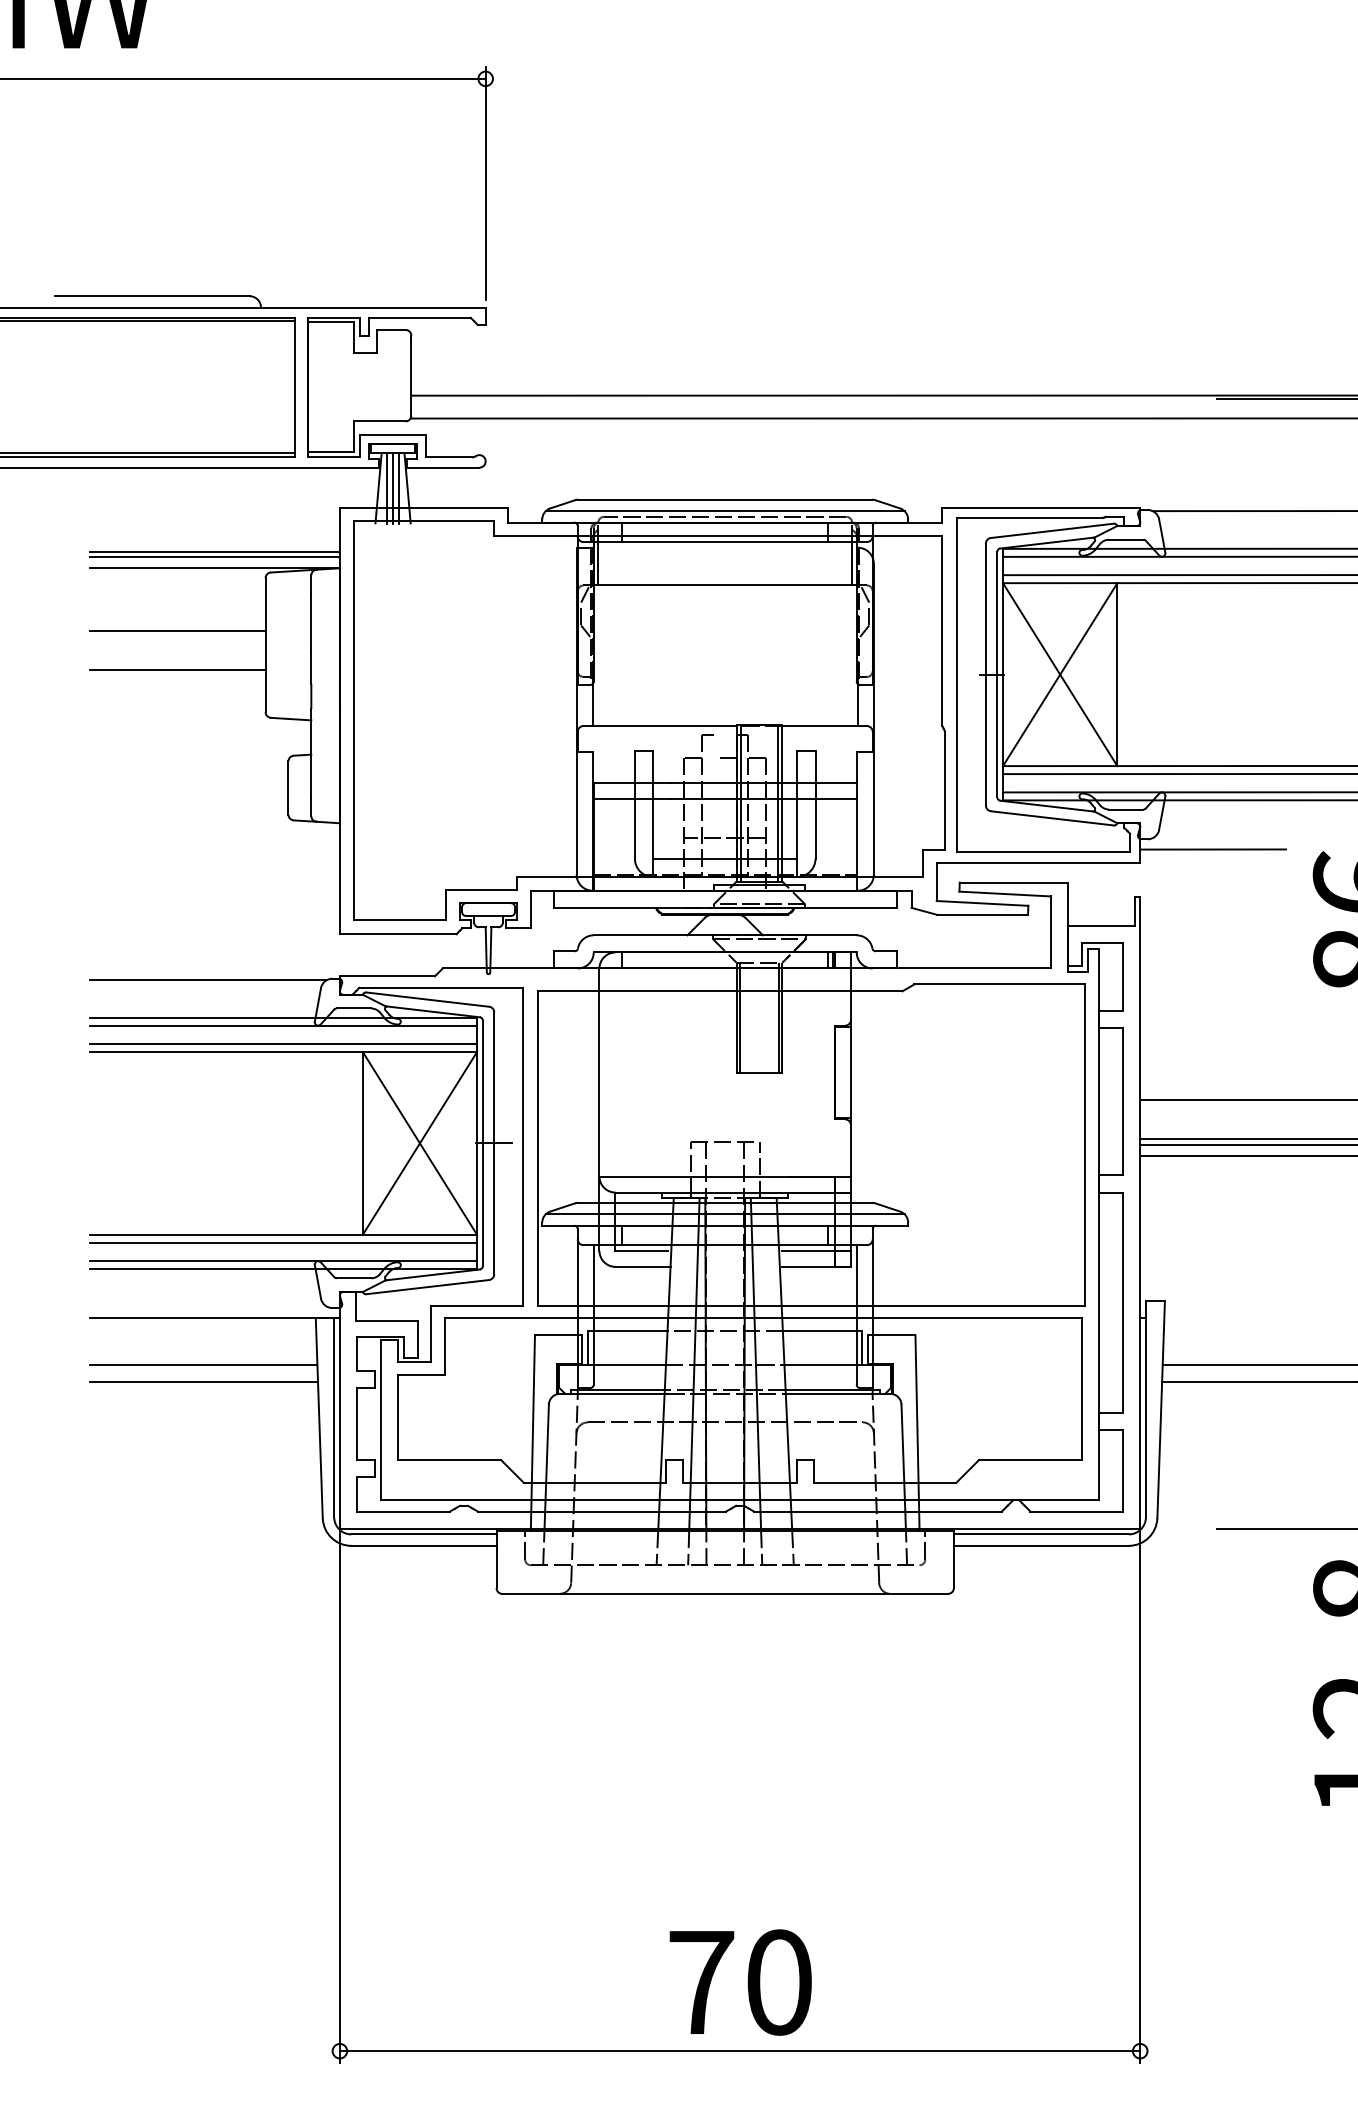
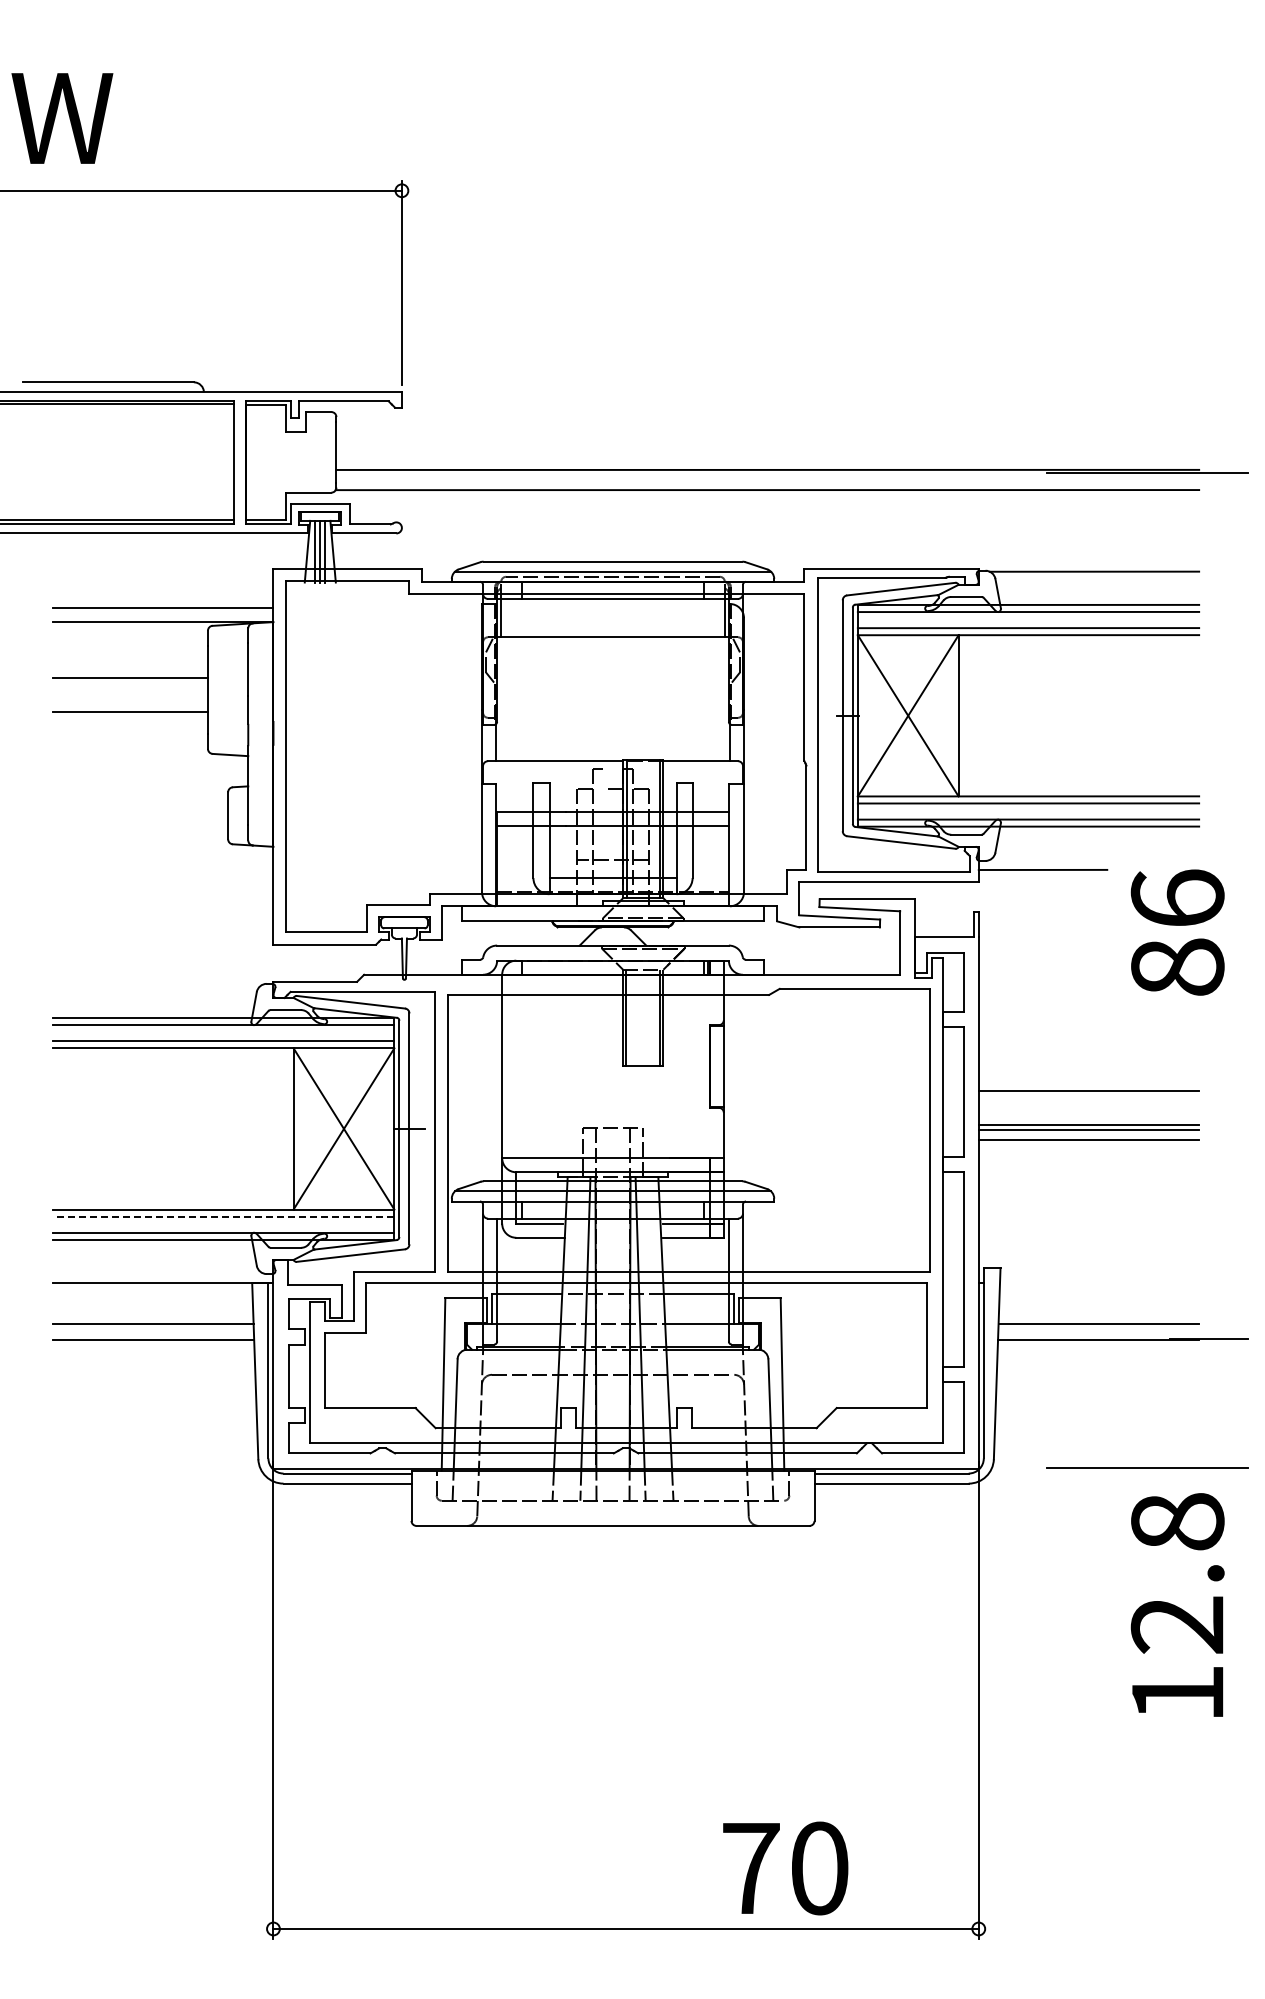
line: (215, 557) -> (163, 612), removed
line: (208, 979) -> (157, 984), removed
line: (283, 1242) -> (223, 1216), solid -> dashed
text: (740, 1982) -> (785, 1868), moved

